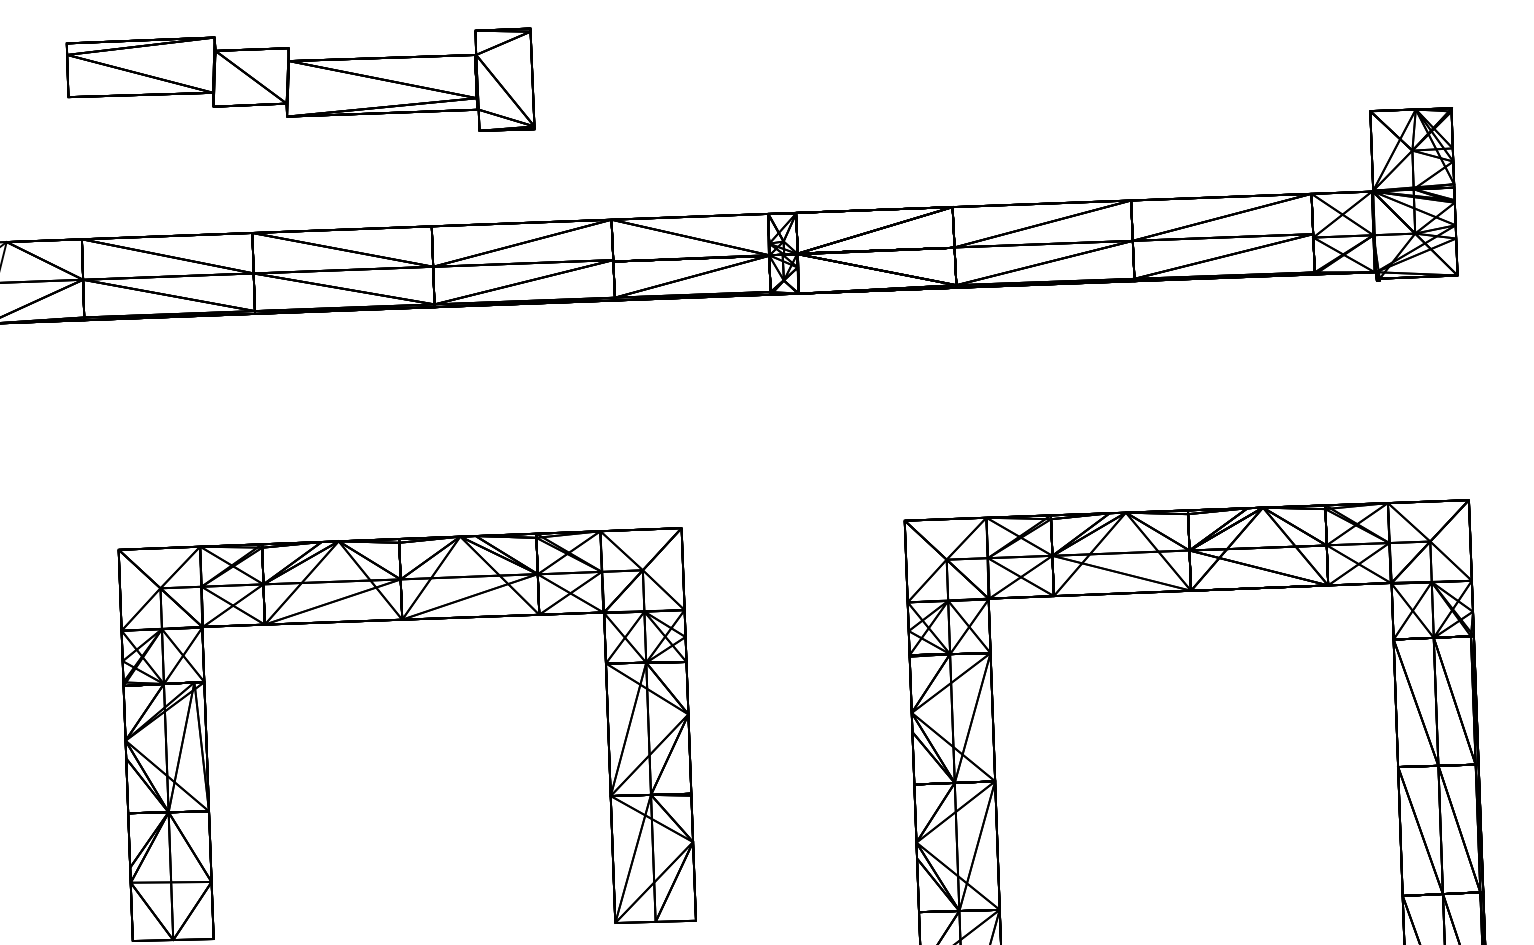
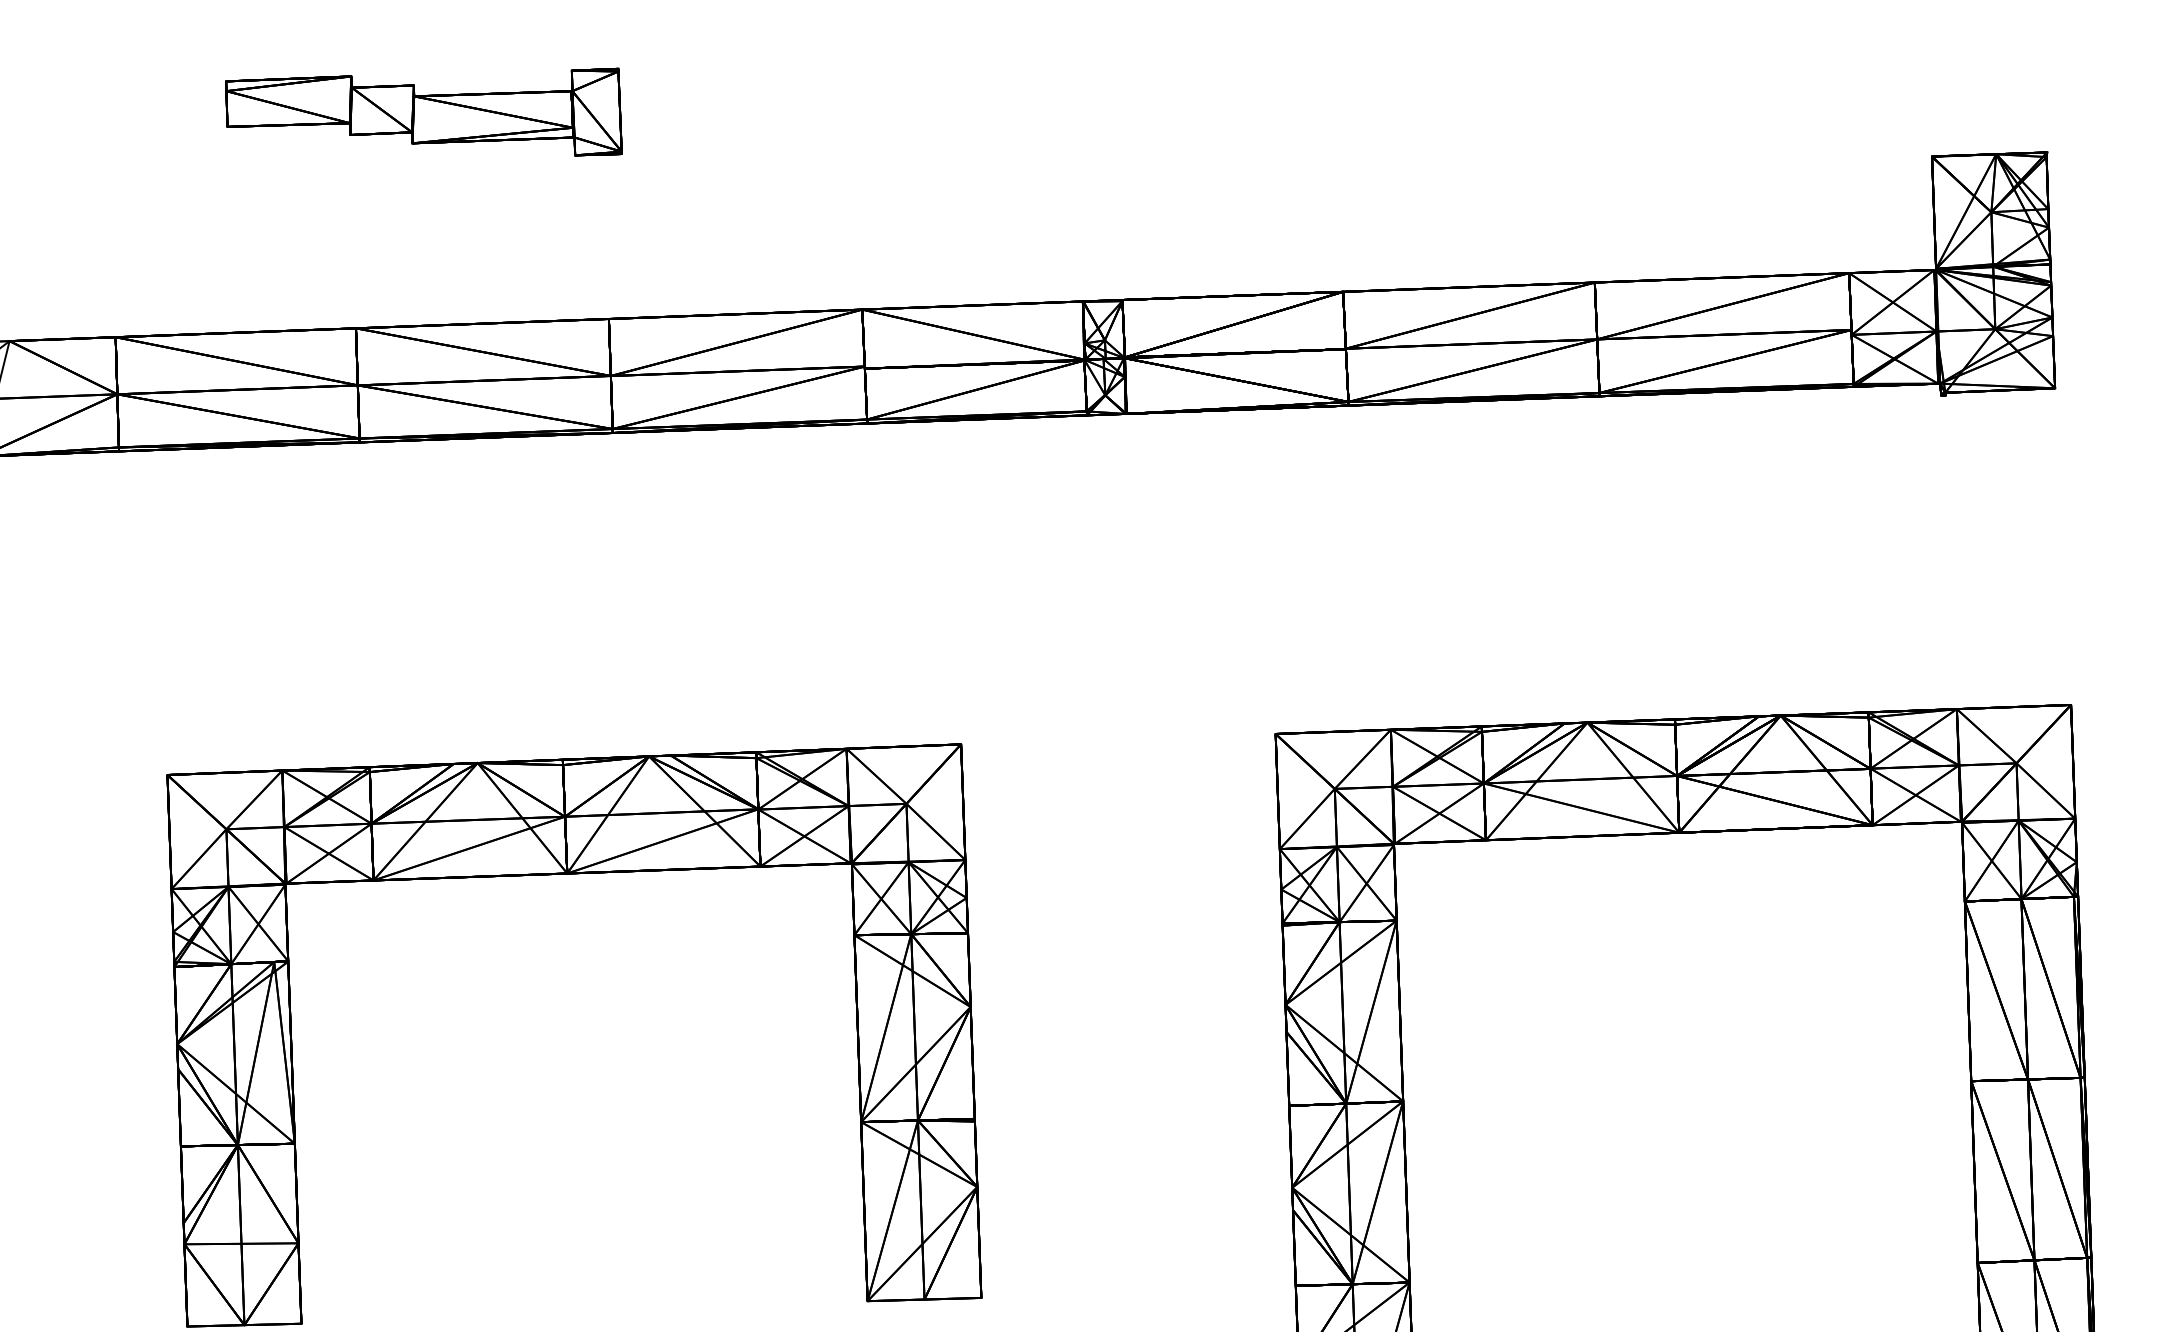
part: (300, 79) -> (423, 111), size x0.6

